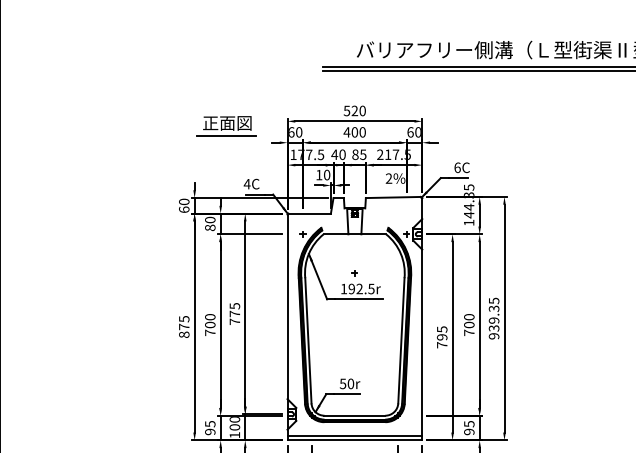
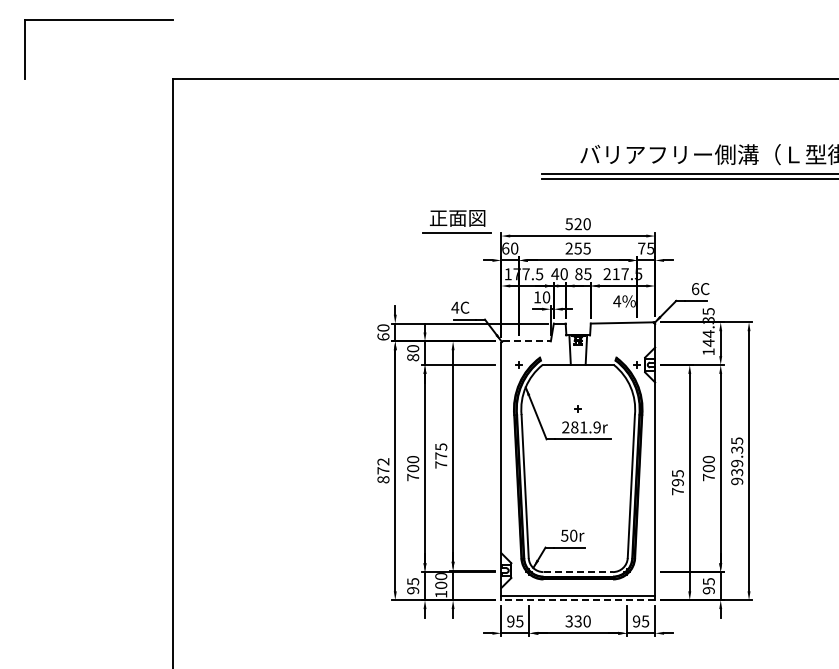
part: (226, 126) -> (456, 221), moved
text: (354, 132) -> (577, 248), 400 -> 255
text: (413, 132) -> (645, 248), 60 -> 75
text: (389, 178) -> (617, 301), 2% -> 4%
line: (310, 213) -> (527, 341), solid -> dashed
text: (357, 289) -> (581, 427), 192.5r -> 281.9r
text: (184, 318) -> (383, 461), 875 -> 872
line: (355, 416) -> (578, 572), solid -> dashed
line: (355, 440) -> (578, 600), solid -> dashed

